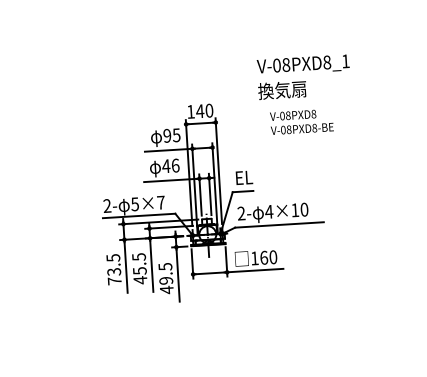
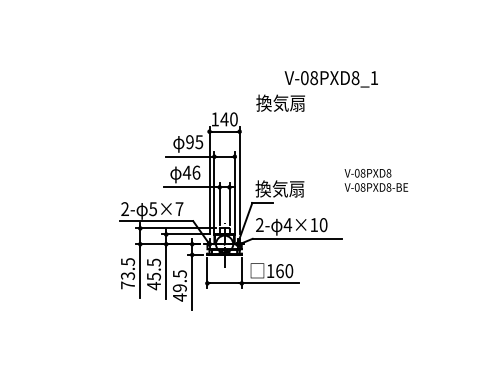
text: (282, 89) -> (280, 102), moved
text: (301, 122) -> (376, 180), moved
text: (258, 176) -> (279, 188), EL -> 換気扇

